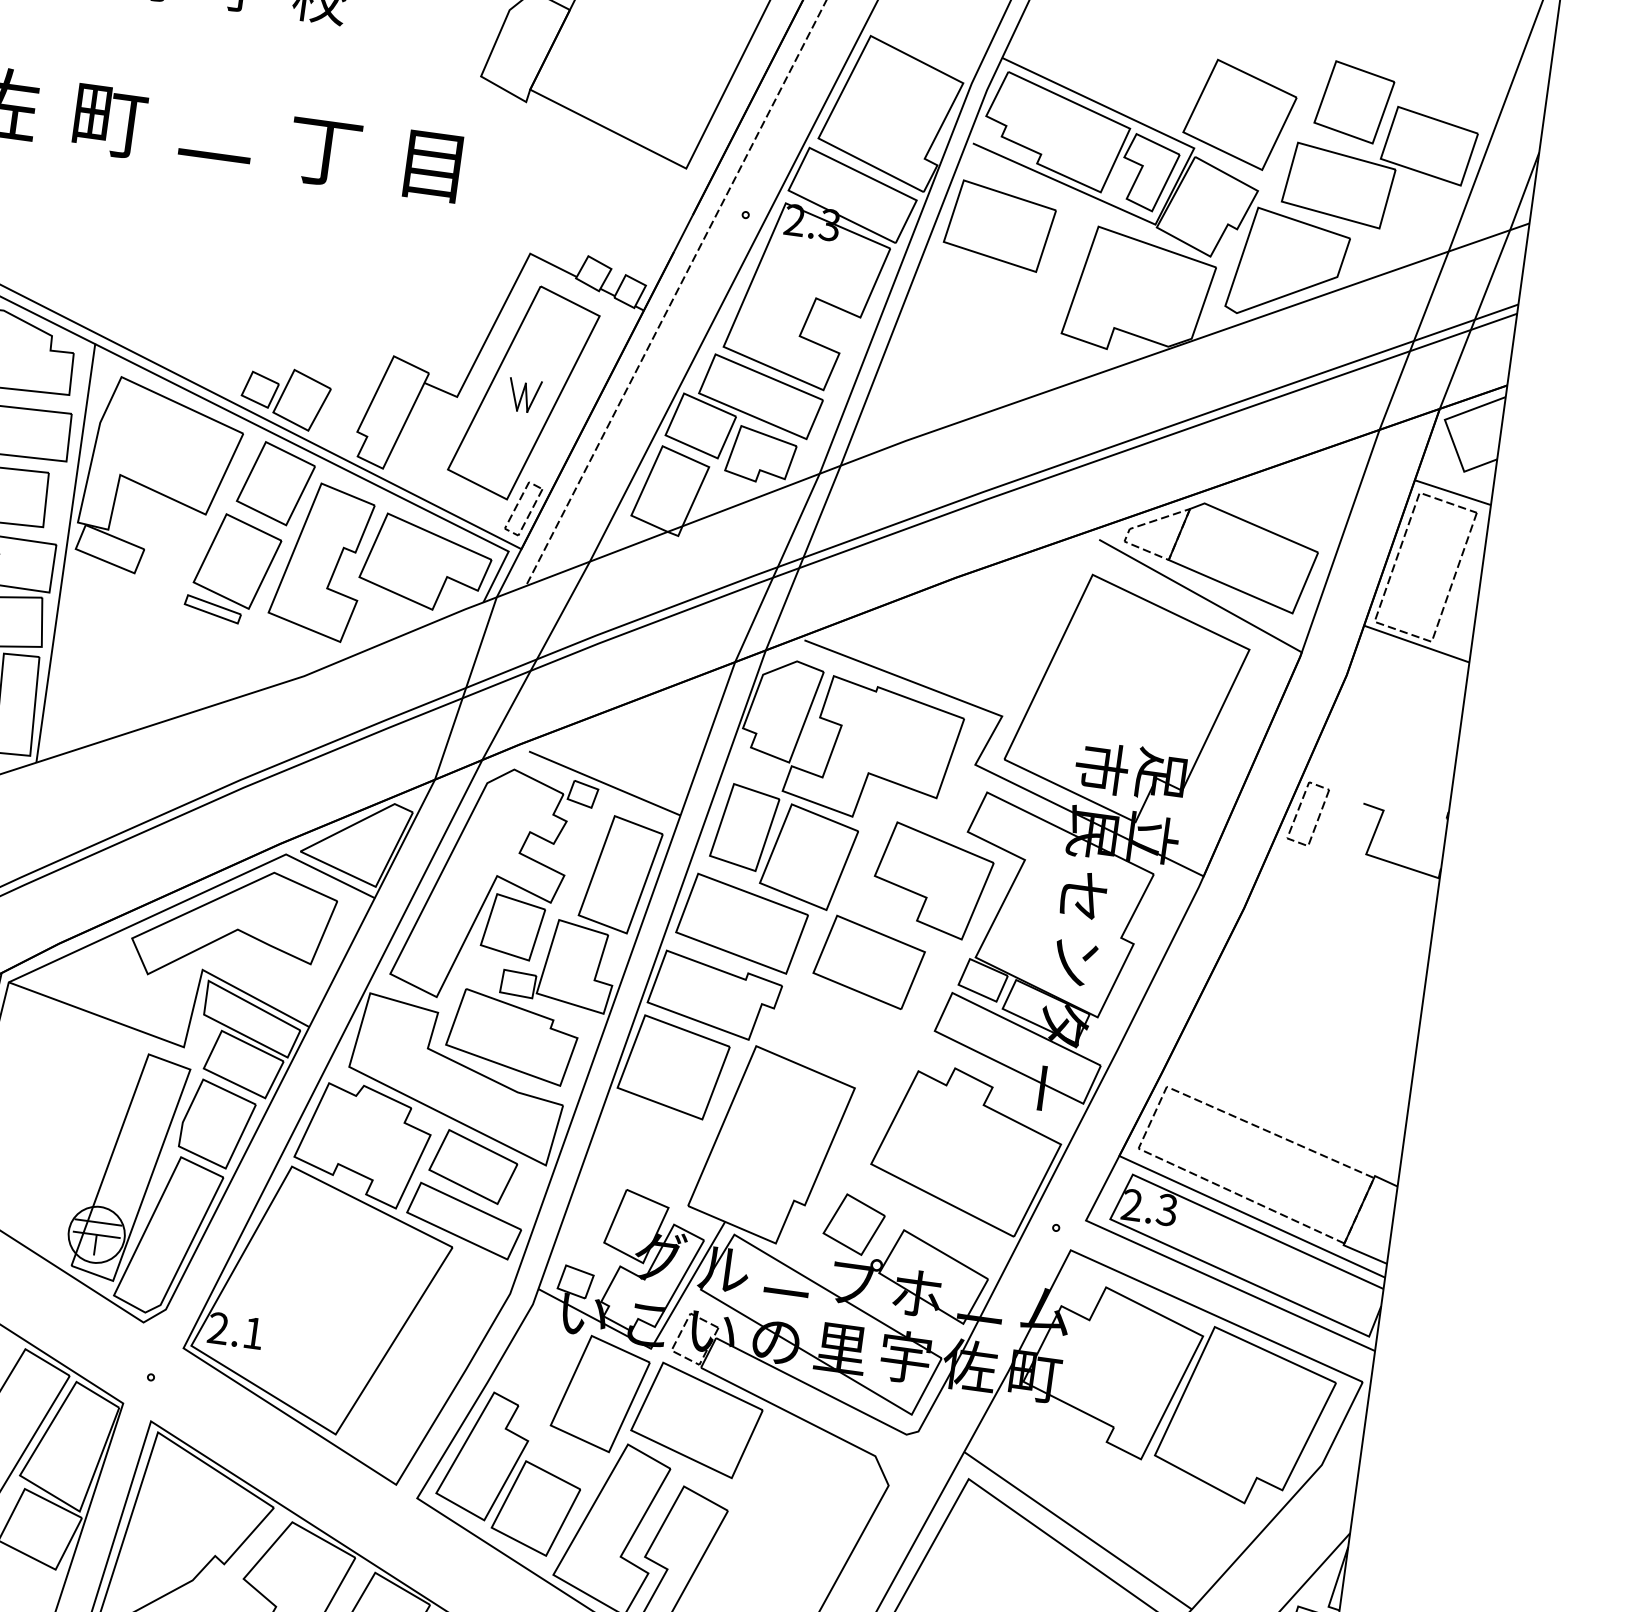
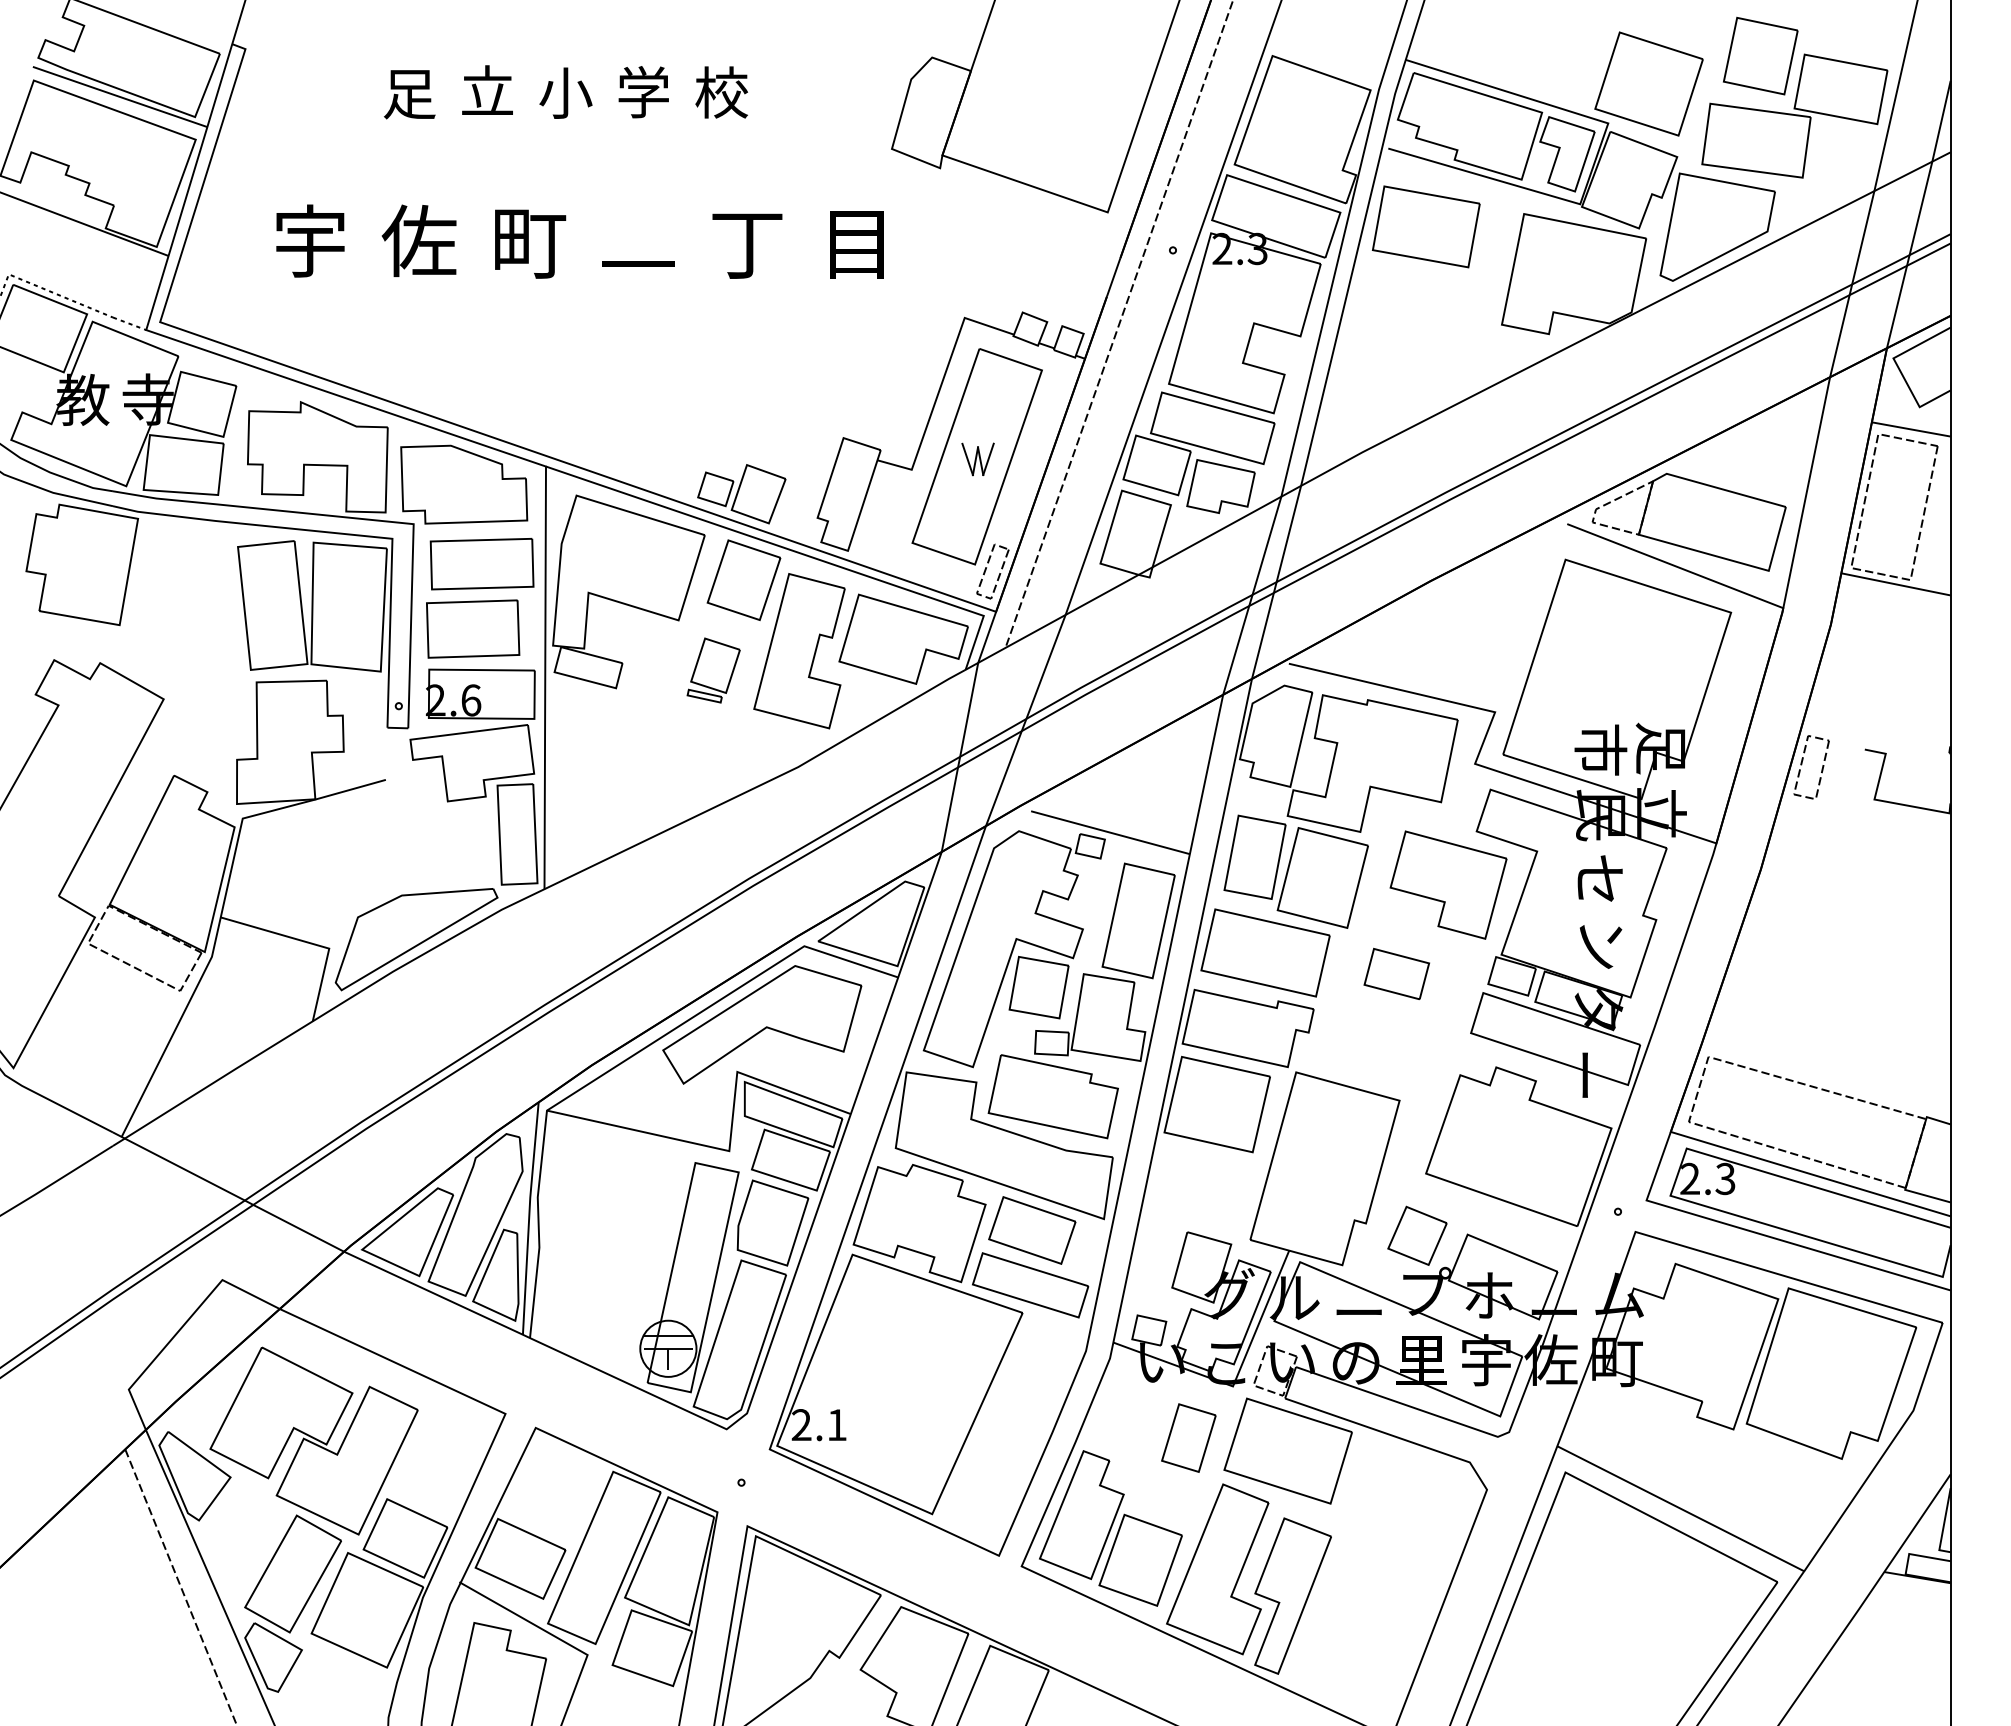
part: (233, 568) -> (713, 670), size x0.6
part: (869, 961) -> (1396, 973), size x0.6
part: (600, 1393) -> (1188, 1437), size x0.6

